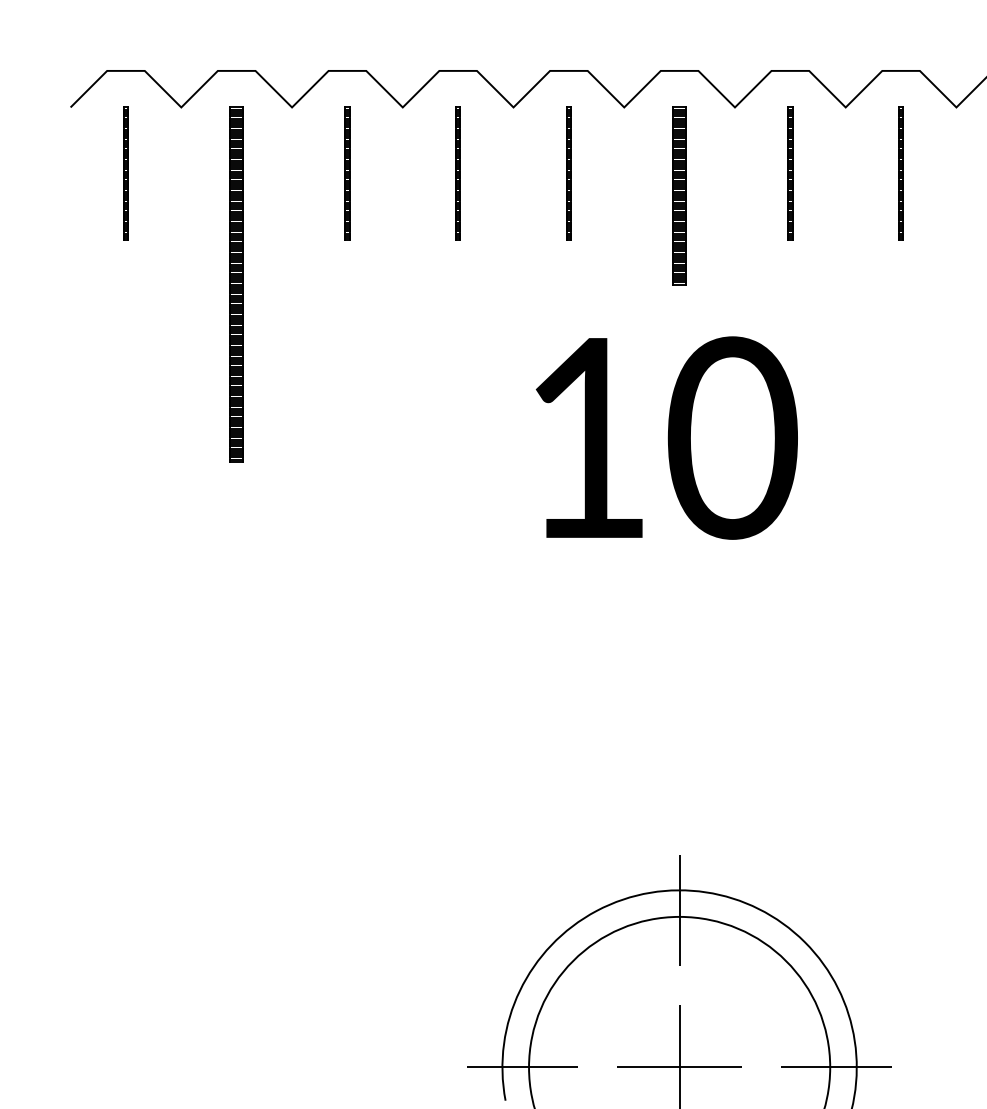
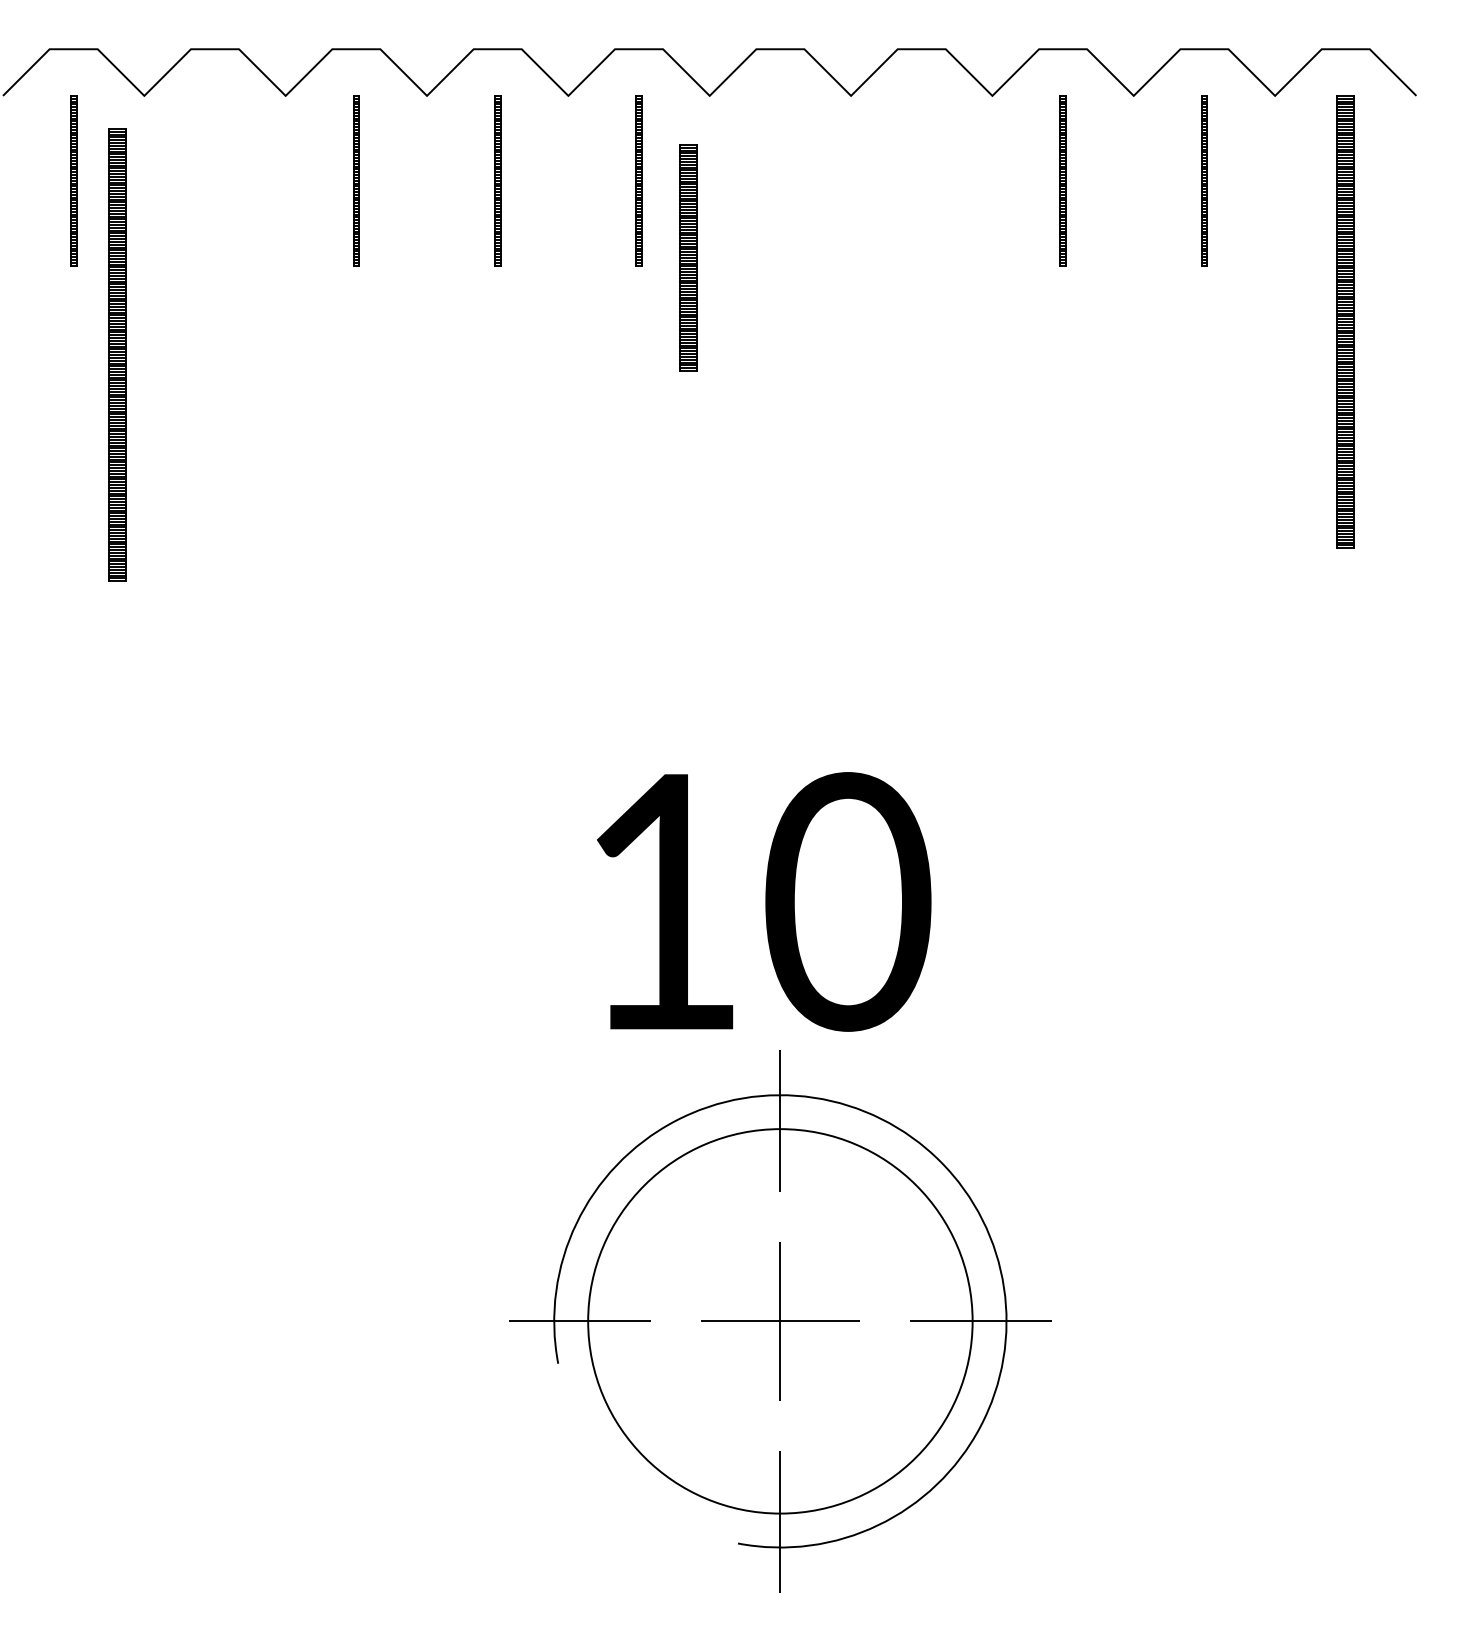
part: (790, 173) -> (921, 180), removed
part: (679, 195) -> (688, 257), moved
part: (237, 284) -> (117, 354), moved
text: (667, 437) -> (764, 901), moved

